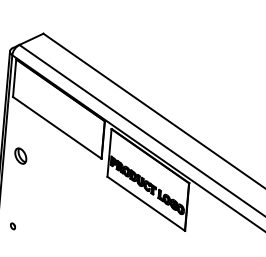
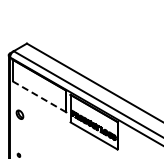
line: (57, 127) -> (39, 96), solid -> dashed

